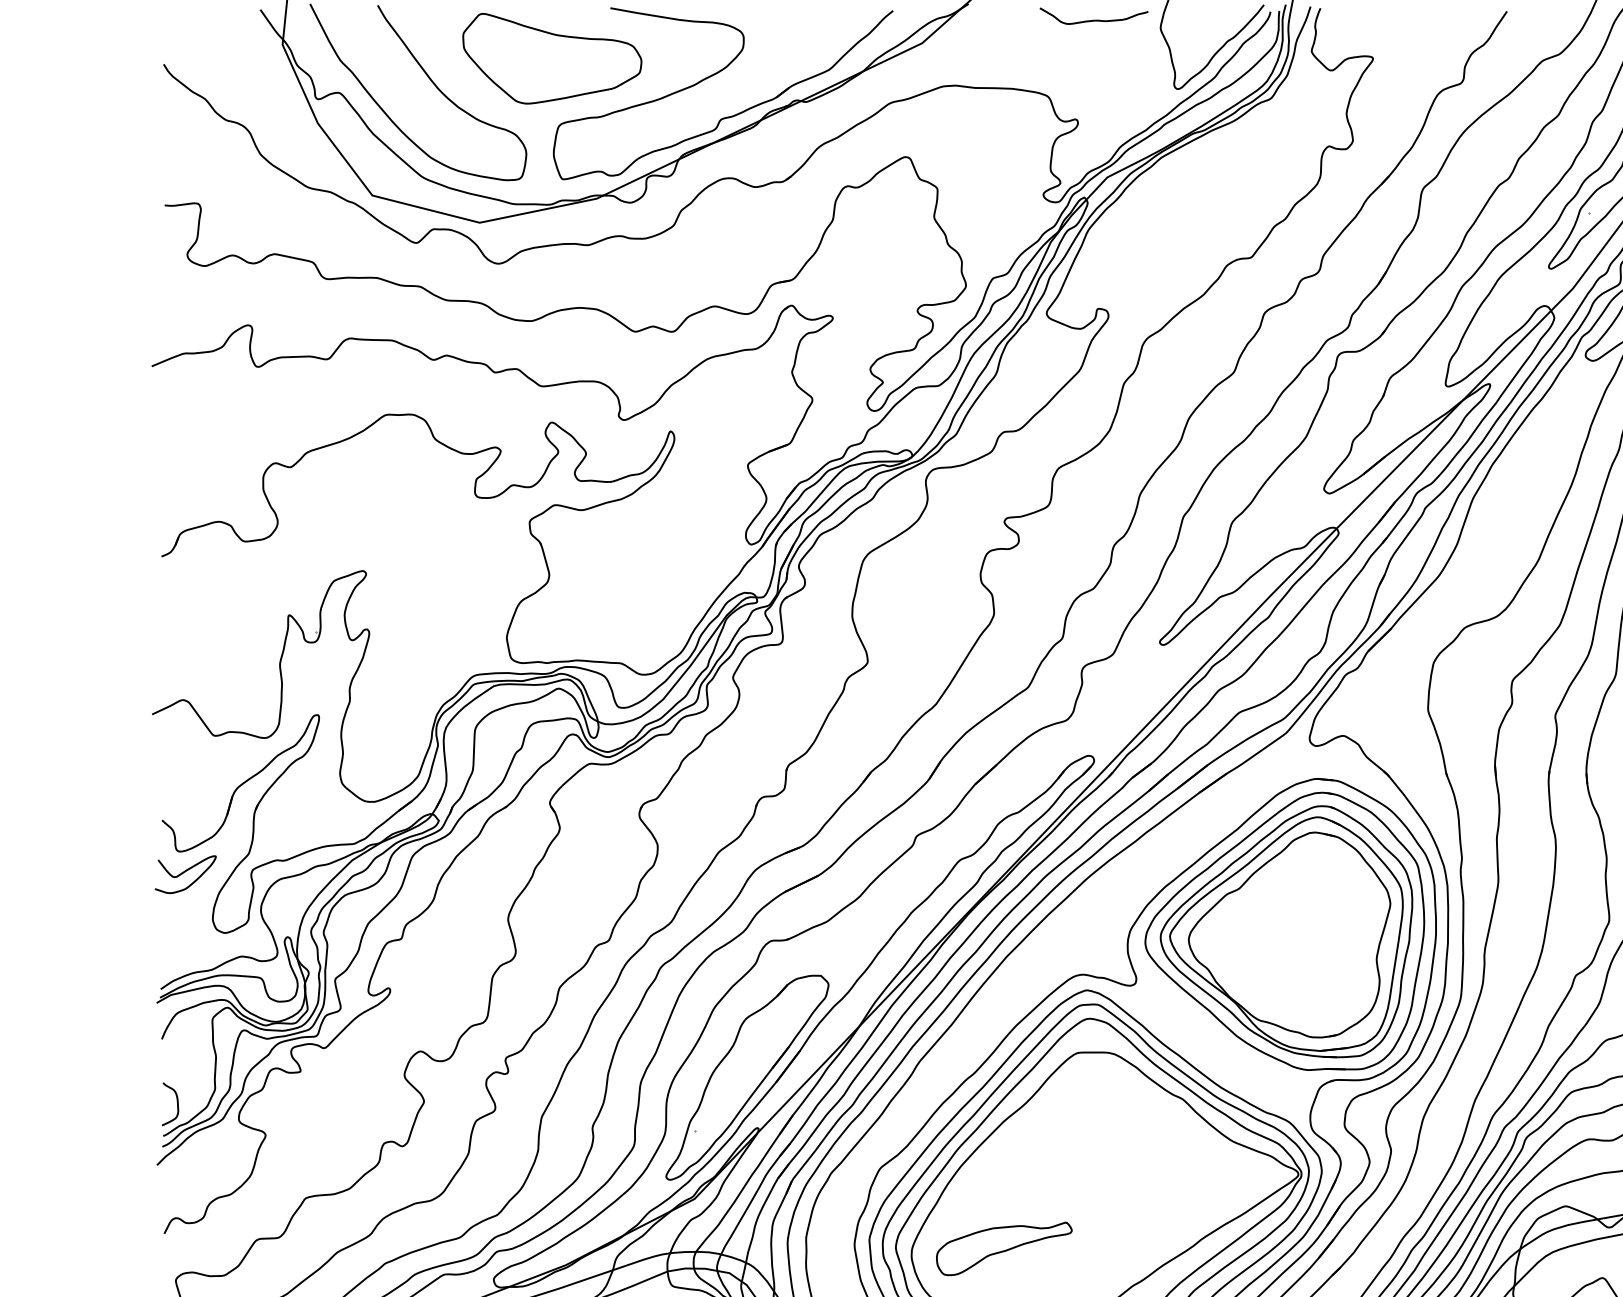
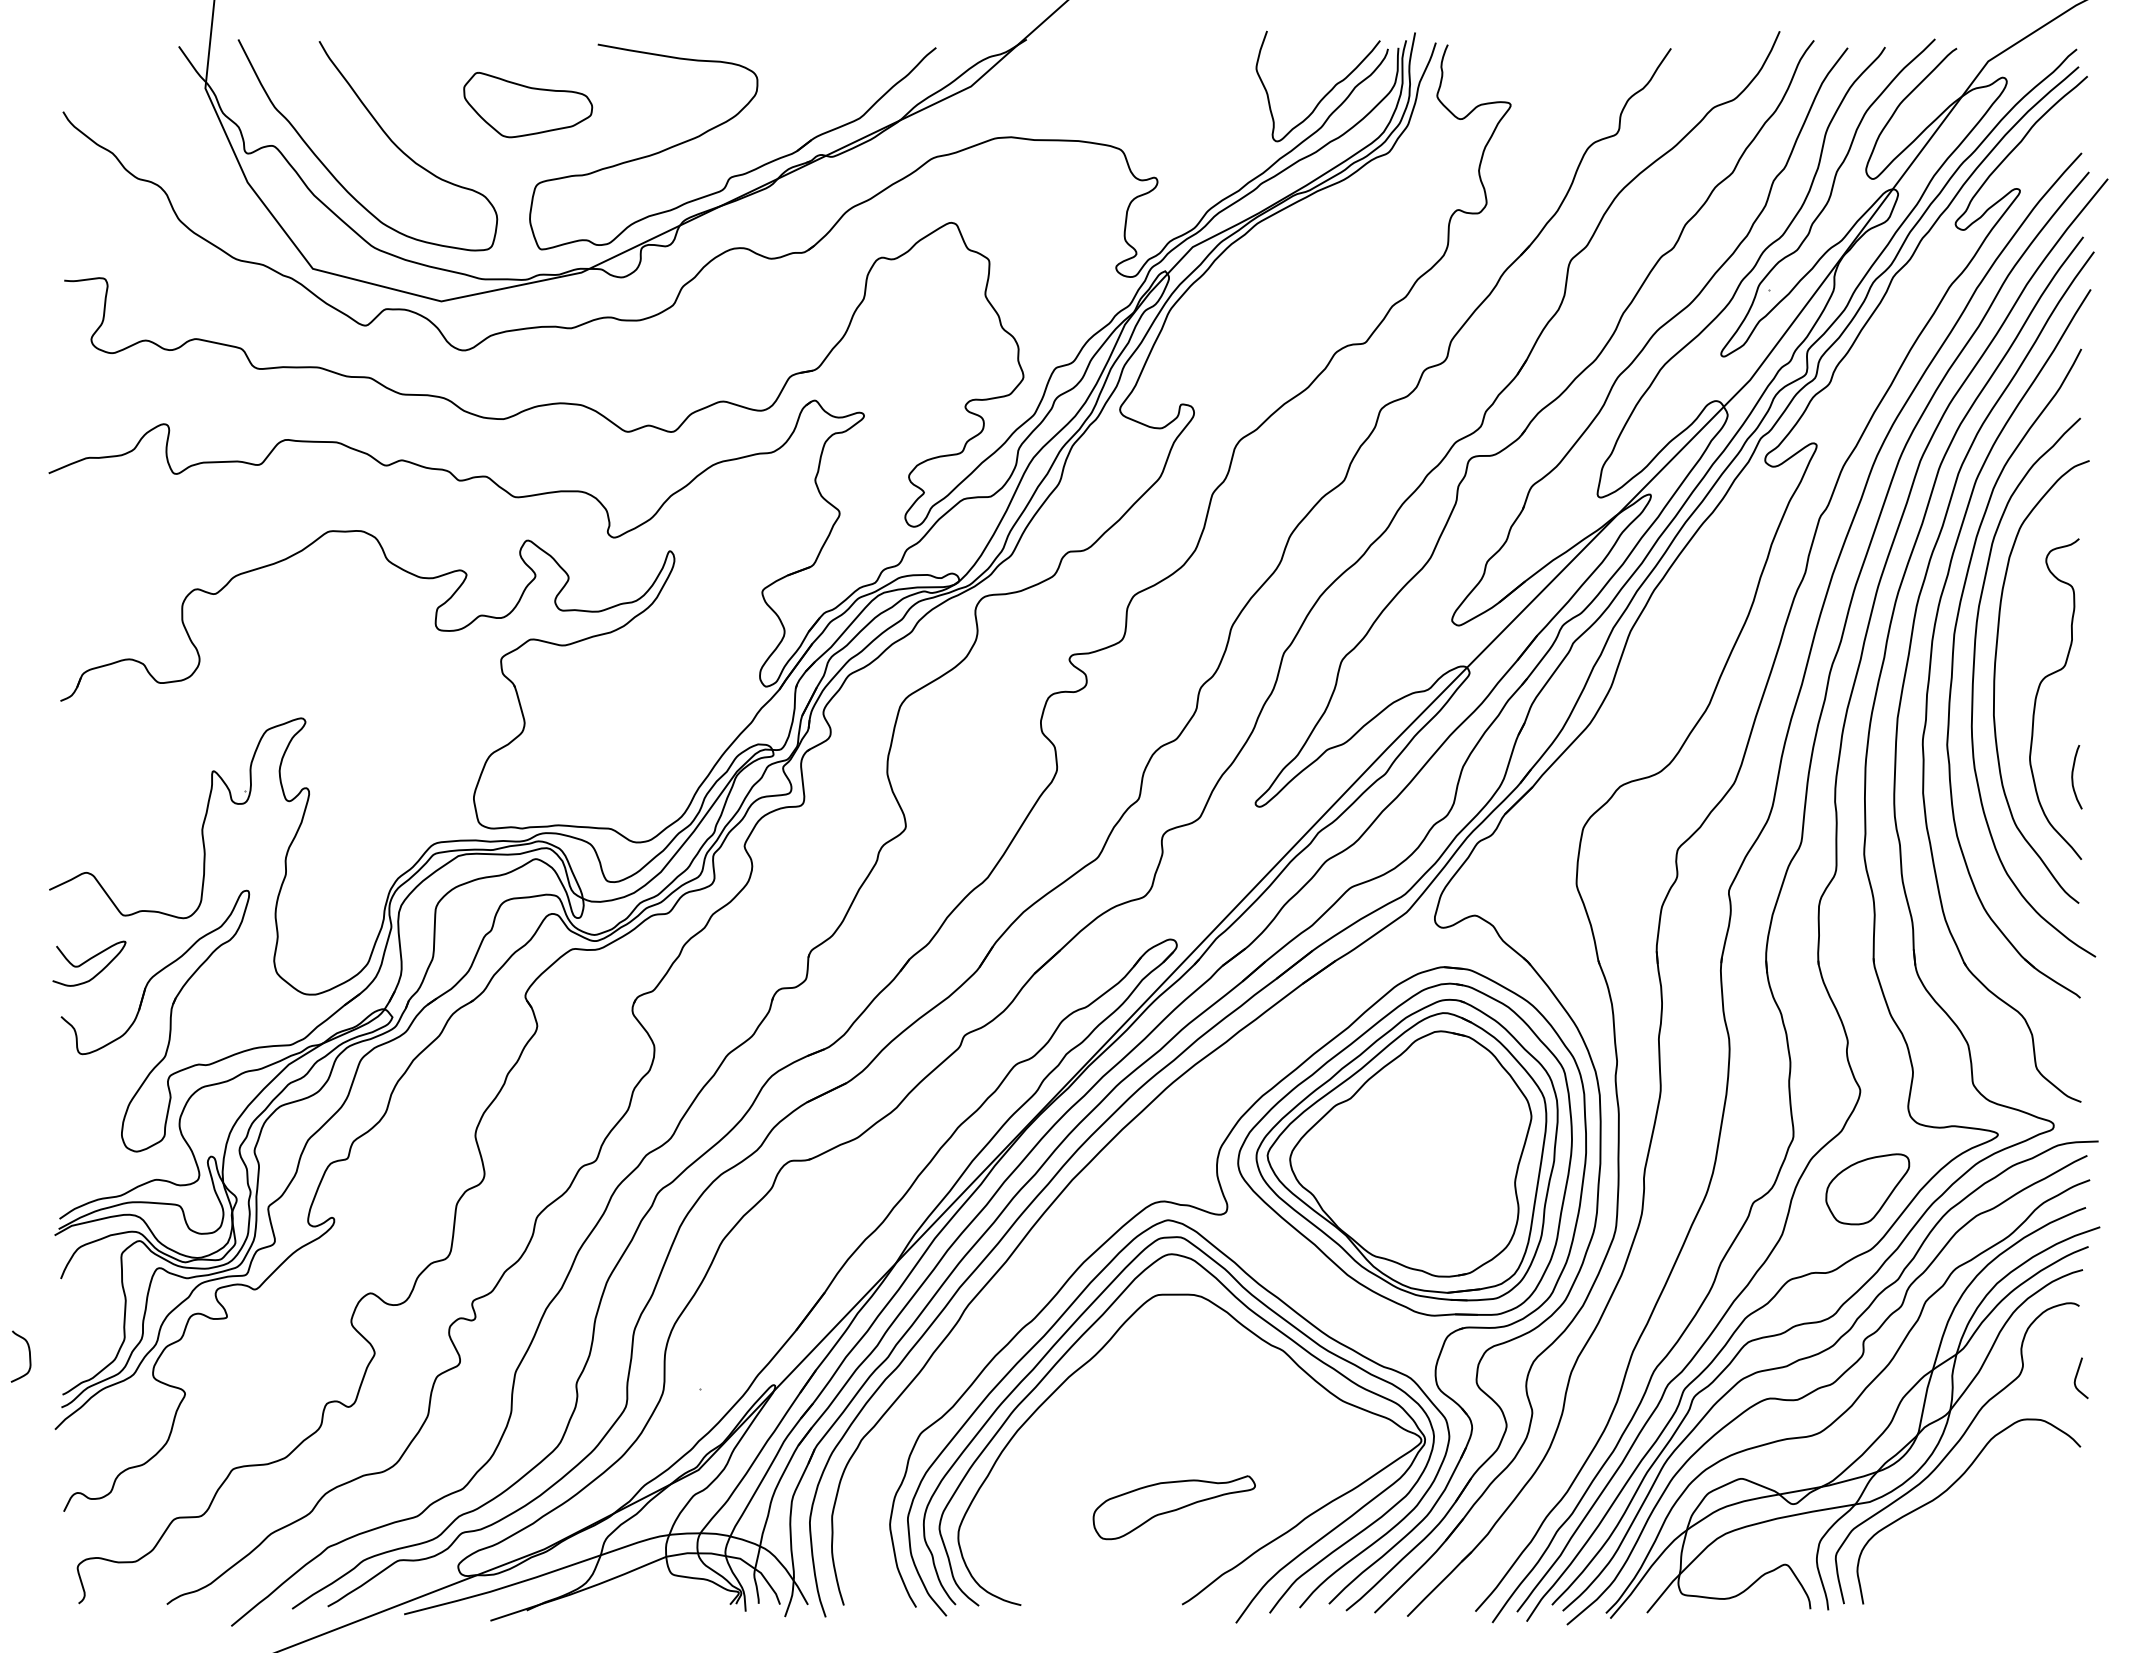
curve: (1093, 19) -> (1176, 58), removed
part: (551, 58) -> (527, 104), size x0.6
curve: (184, 872) -> (88, 961), moved
part: (747, 1077) -> (761, 1324), removed
curve: (177, 1104) -> (29, 1356), moved
part: (1003, 1248) -> (1173, 1507), moved

